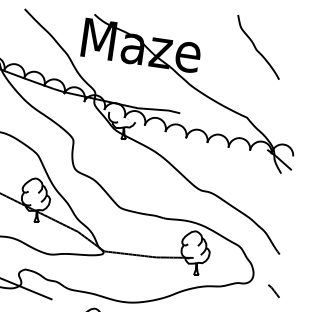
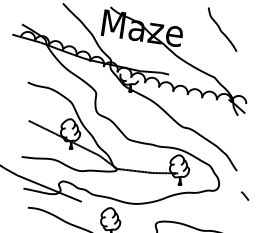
line: (273, 290) -> (244, 195), moved

